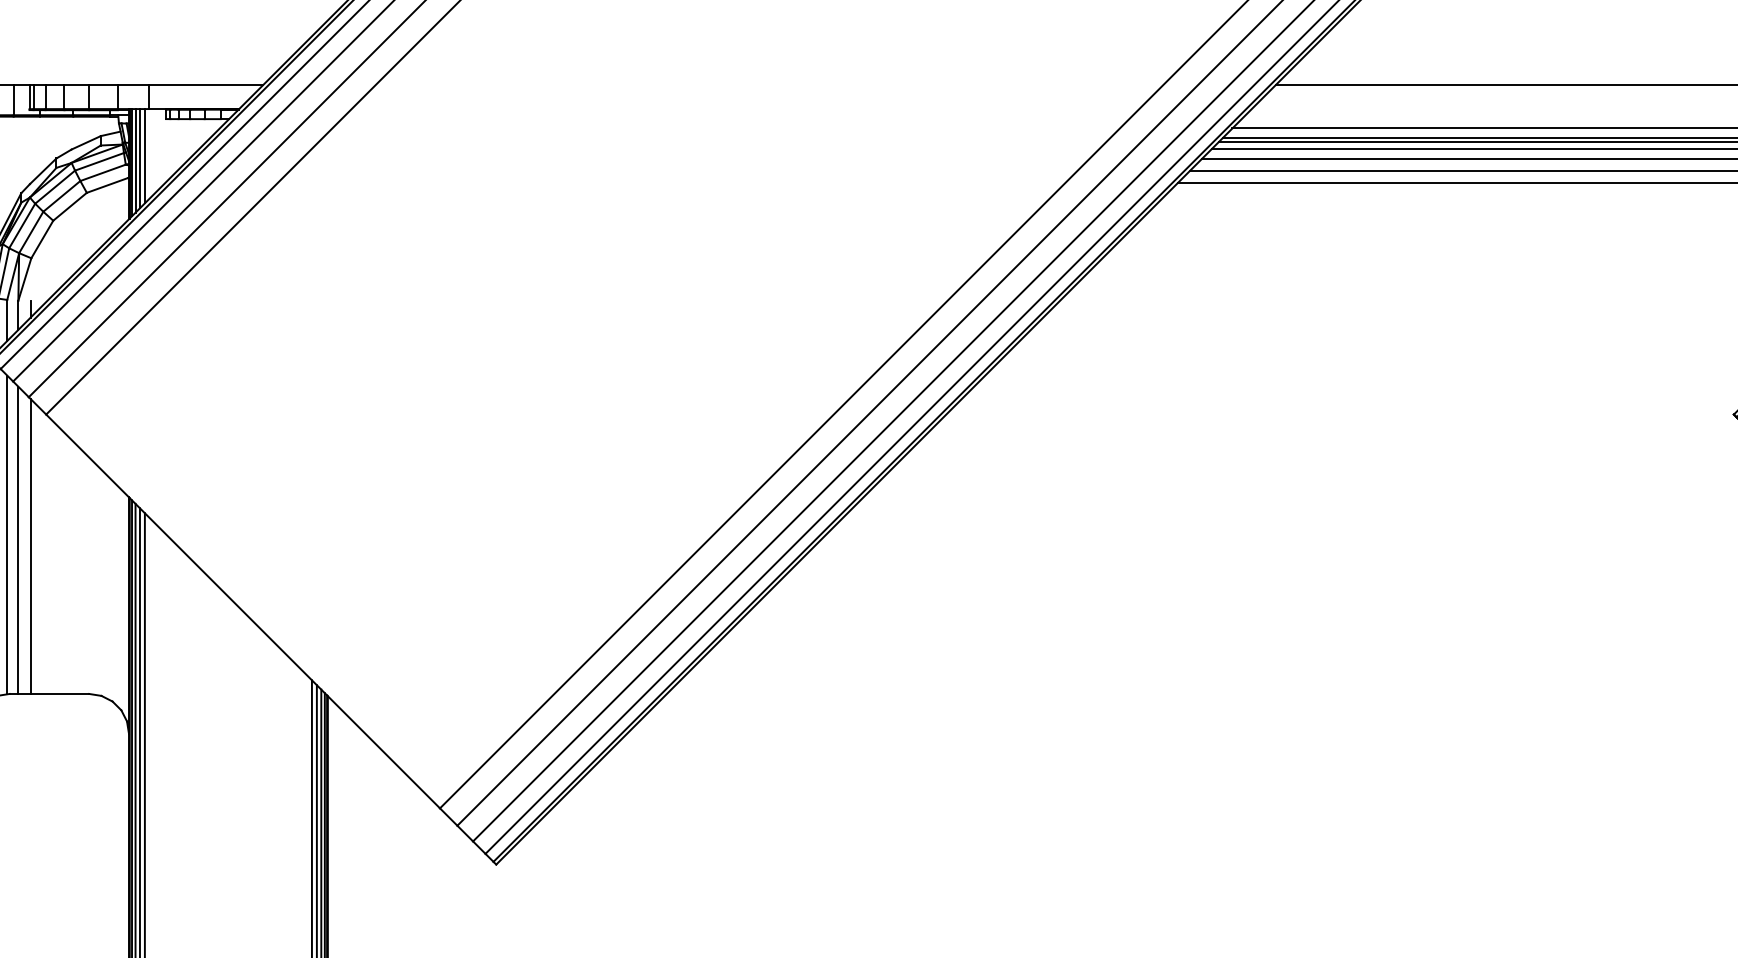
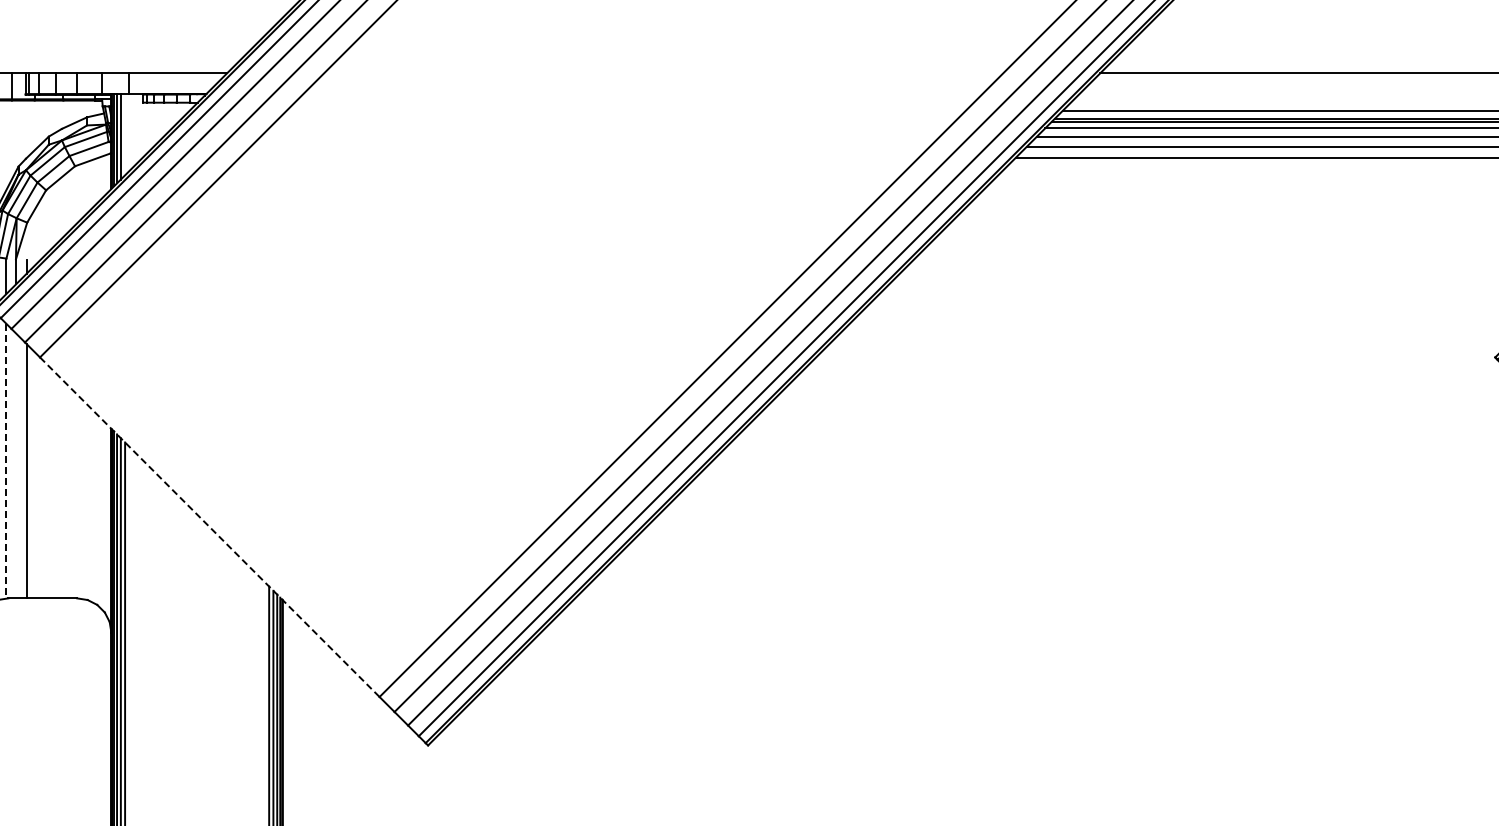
line: (145, 156) -> (125, 134), removed
line: (7, 535) -> (6, 461), solid -> dashed
line: (17, 539) -> (15, 465), removed
line: (243, 611) -> (210, 527), solid -> dashed

